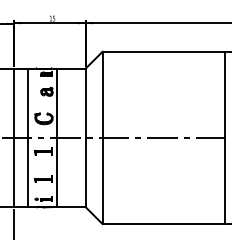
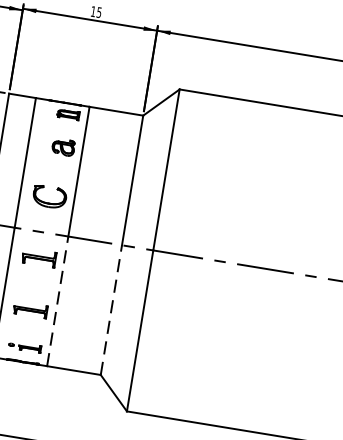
line: (57, 172) -> (58, 301), solid -> dashed
line: (85, 172) -> (110, 309), solid -> dashed

